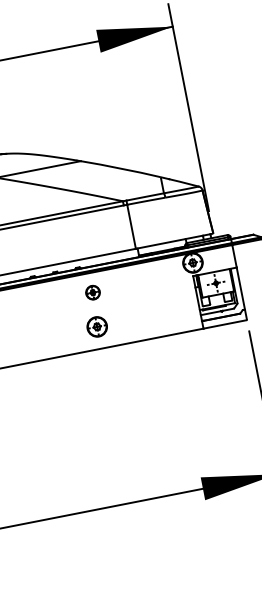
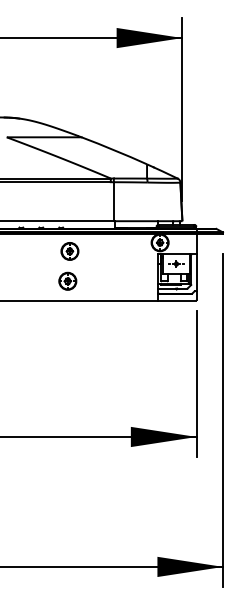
part: (92, 292) -> (69, 251), size x1.43

